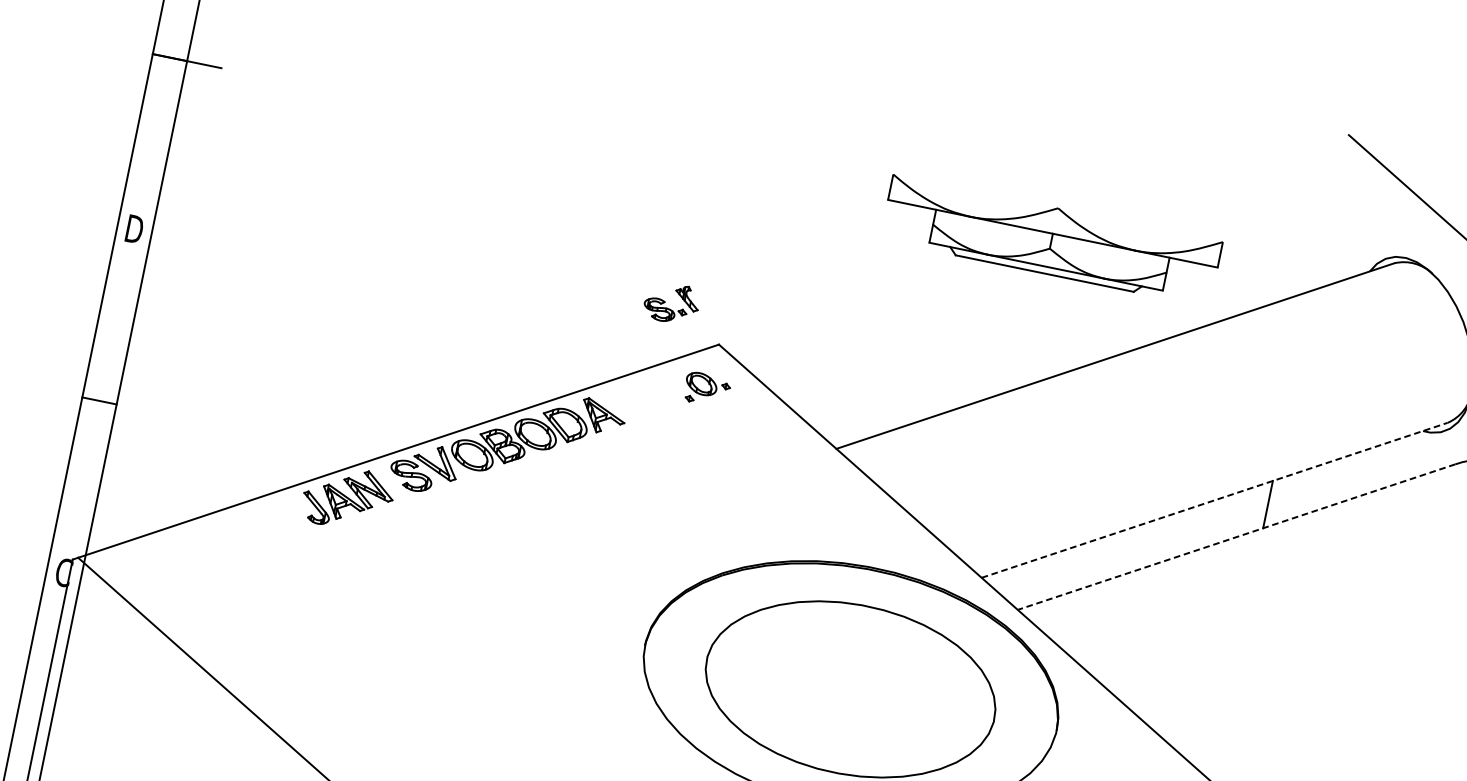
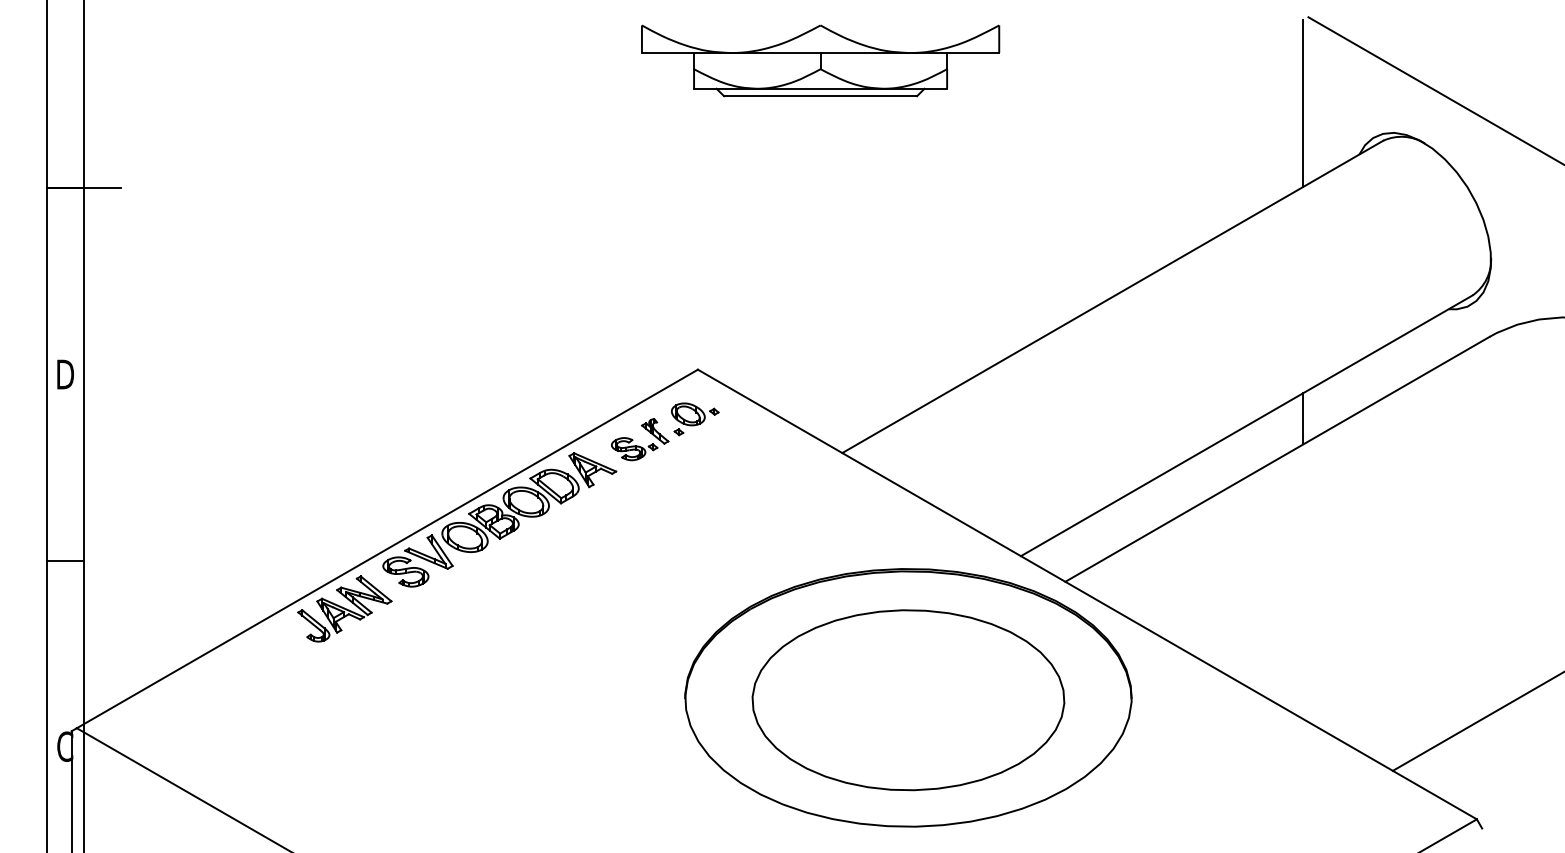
line: (1328, 213) -> (1303, 103), added
part: (1051, 240) -> (820, 60), moved
part: (669, 308) -> (638, 445), moved
line: (1214, 499) -> (1246, 425), dashed -> solid
line: (1236, 537) -> (1277, 459), dashed -> solid

